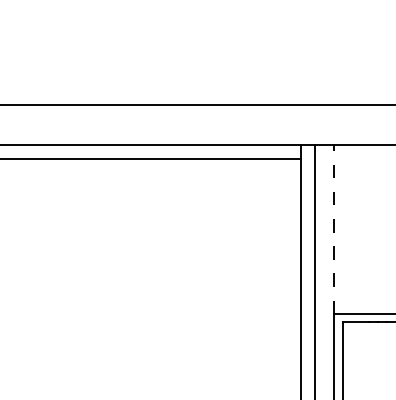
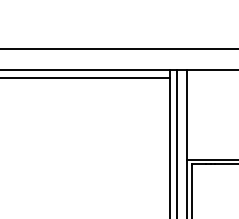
line: (334, 230) -> (187, 115), dashed -> solid

